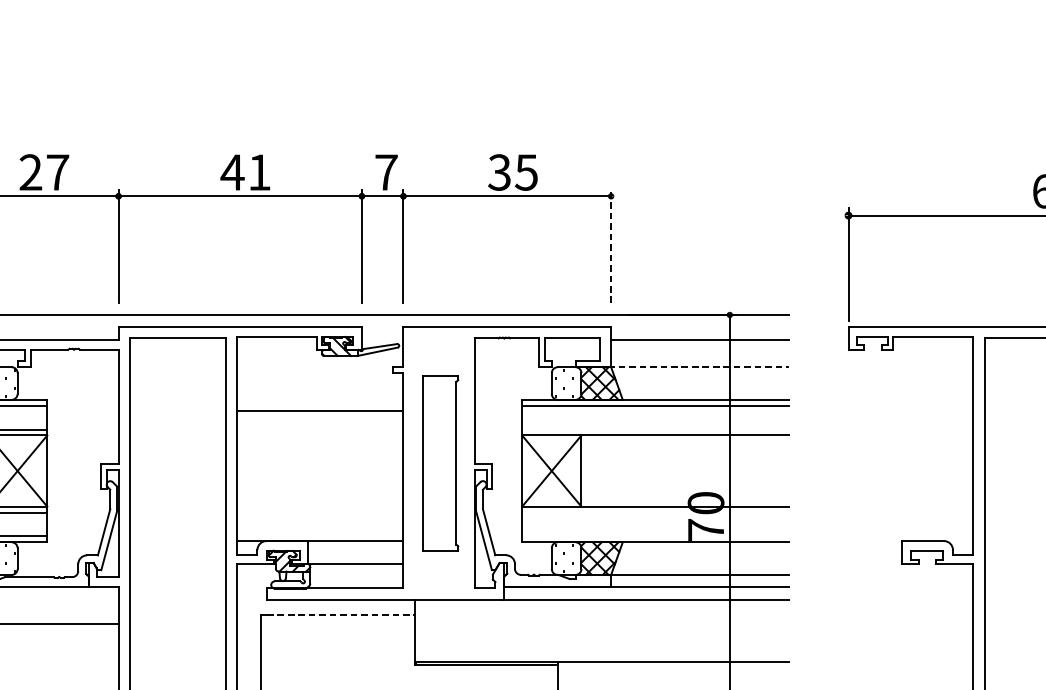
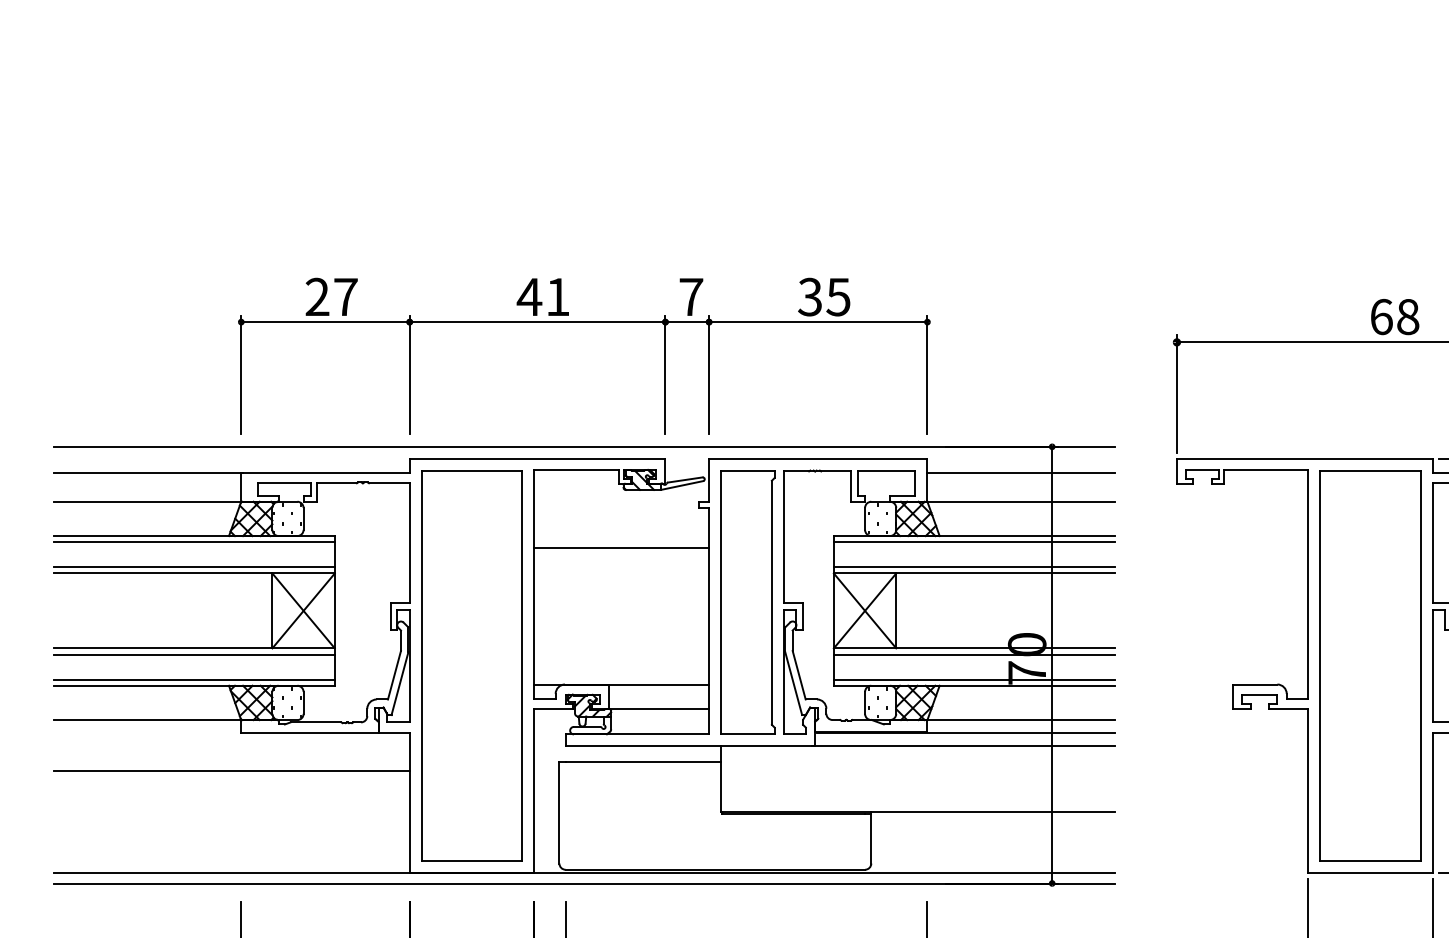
line: (611, 246) -> (927, 374), dashed -> solid
line: (698, 366) -> (1019, 501), dashed -> solid
line: (654, 429) -> (973, 567), added
part: (439, 463) -> (747, 602), size x1.43
line: (654, 512) -> (973, 654), added
line: (654, 536) -> (973, 679), added
line: (341, 615) -> (643, 762), dashed -> solid

